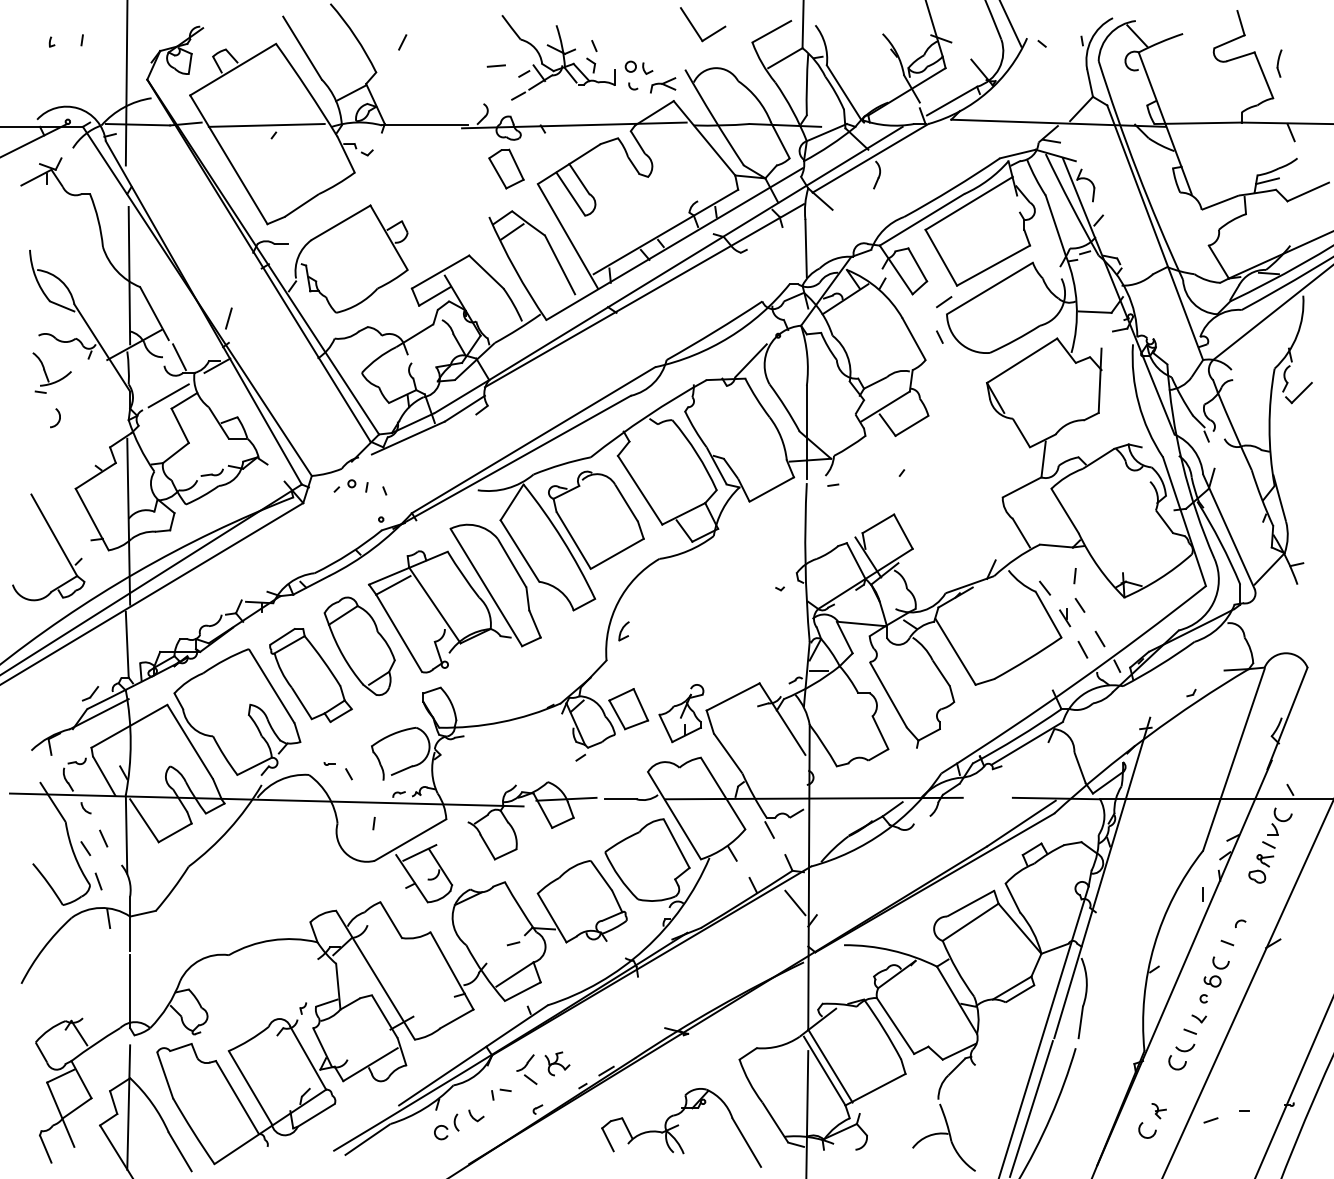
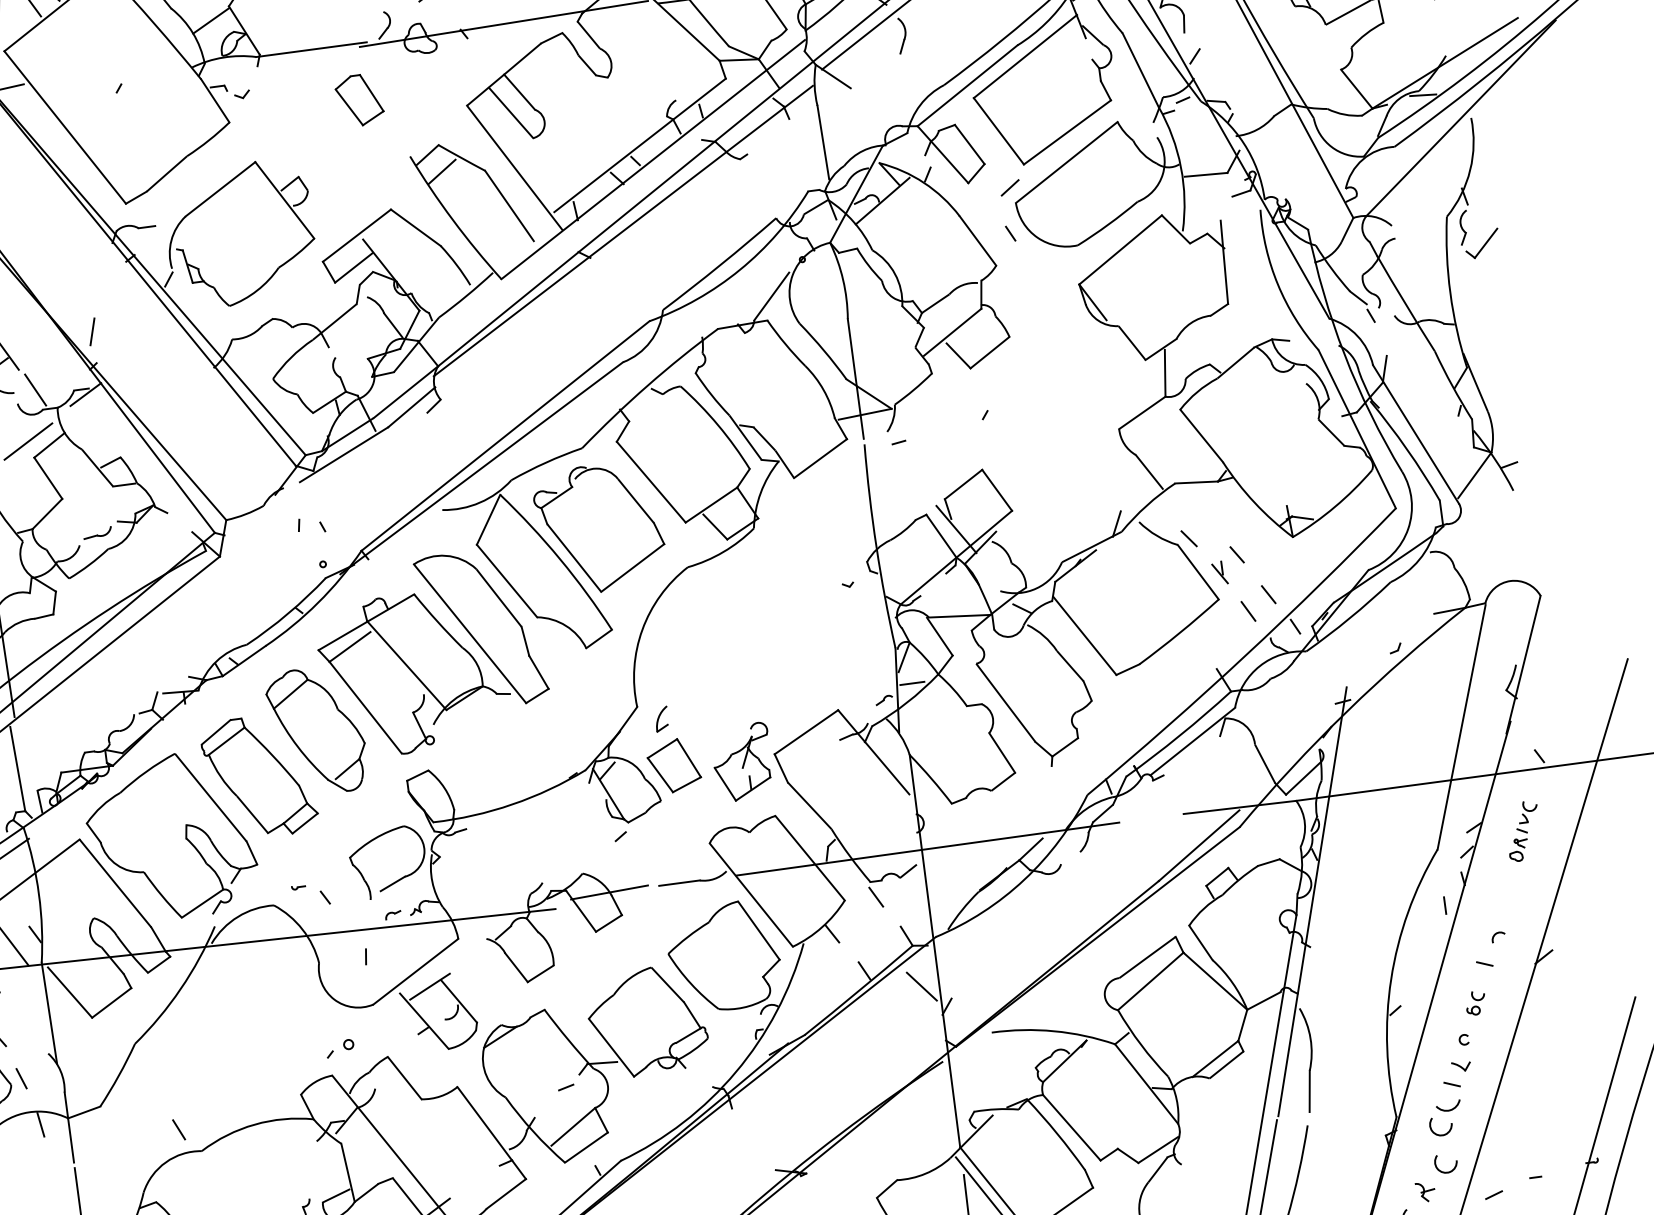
line: (266, 125) -> (107, 76), removed
part: (506, 168) -> (359, 99), moved
part: (344, 485) -> (339, 1048), moved
line: (1074, 576) -> (1225, 518), removed
part: (623, 631) -> (661, 719), moved
line: (103, 838) -> (178, 1129), moved
part: (1270, 845) -> (1523, 831), size x0.6
part: (1216, 971) -> (1475, 1002), size x0.6
arc: (1174, 1096) -> (1443, 1170), added

